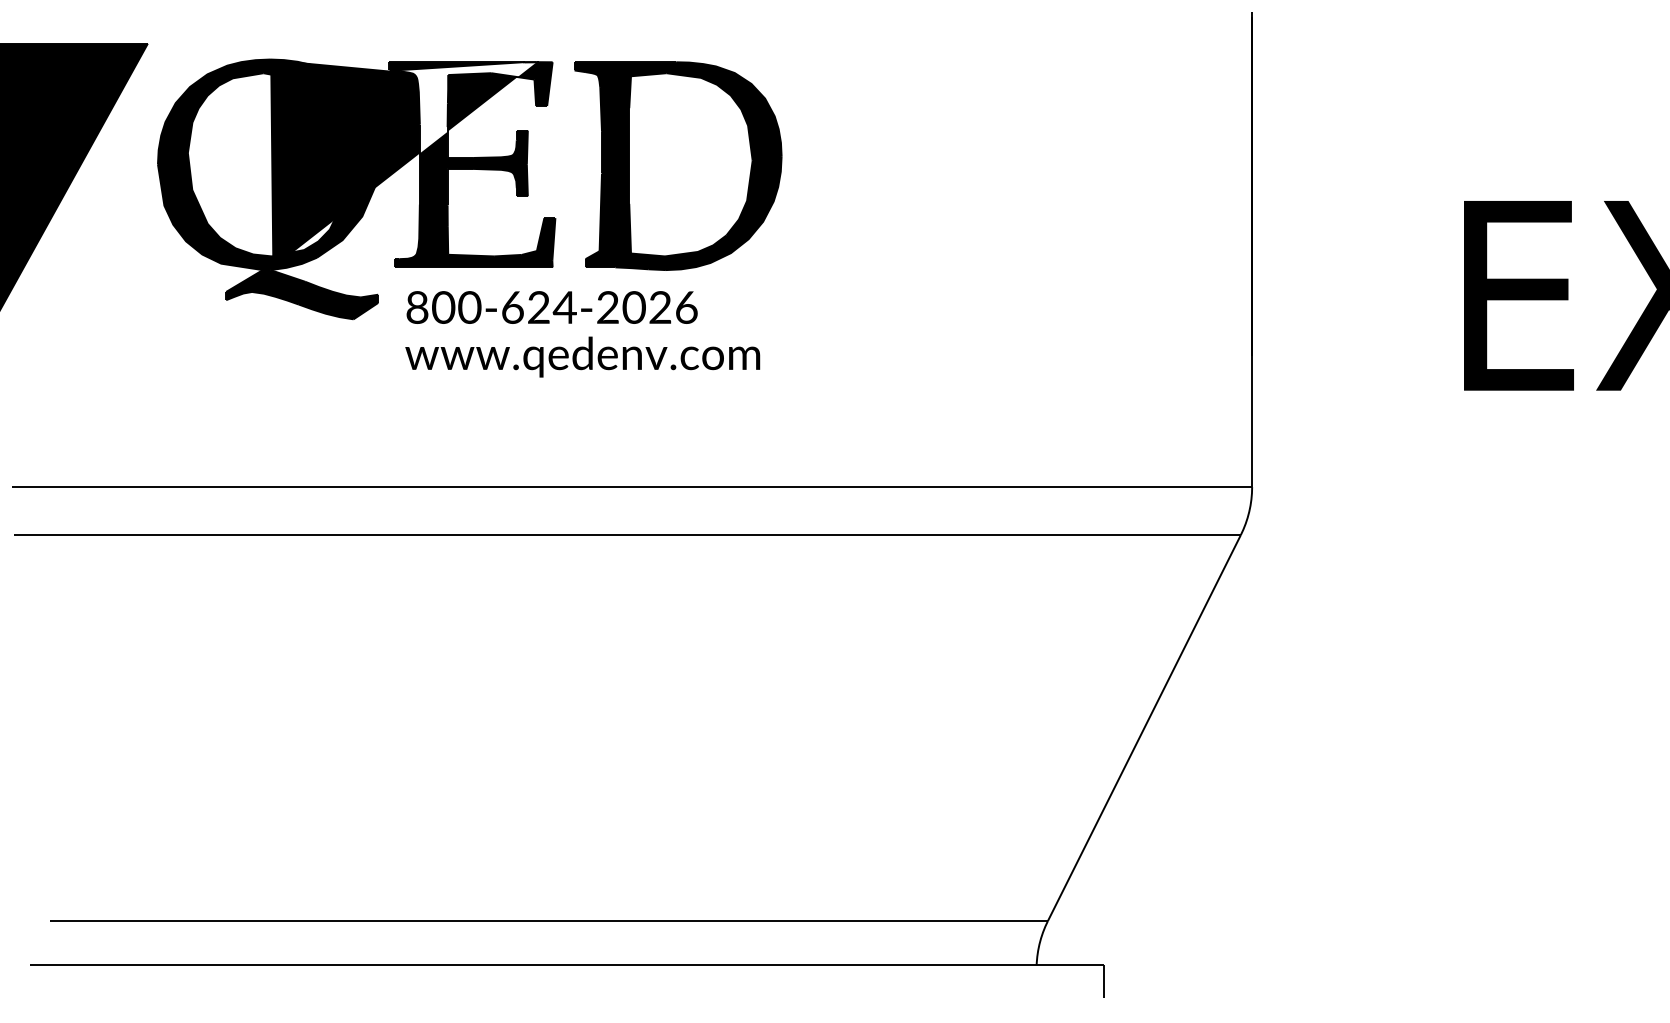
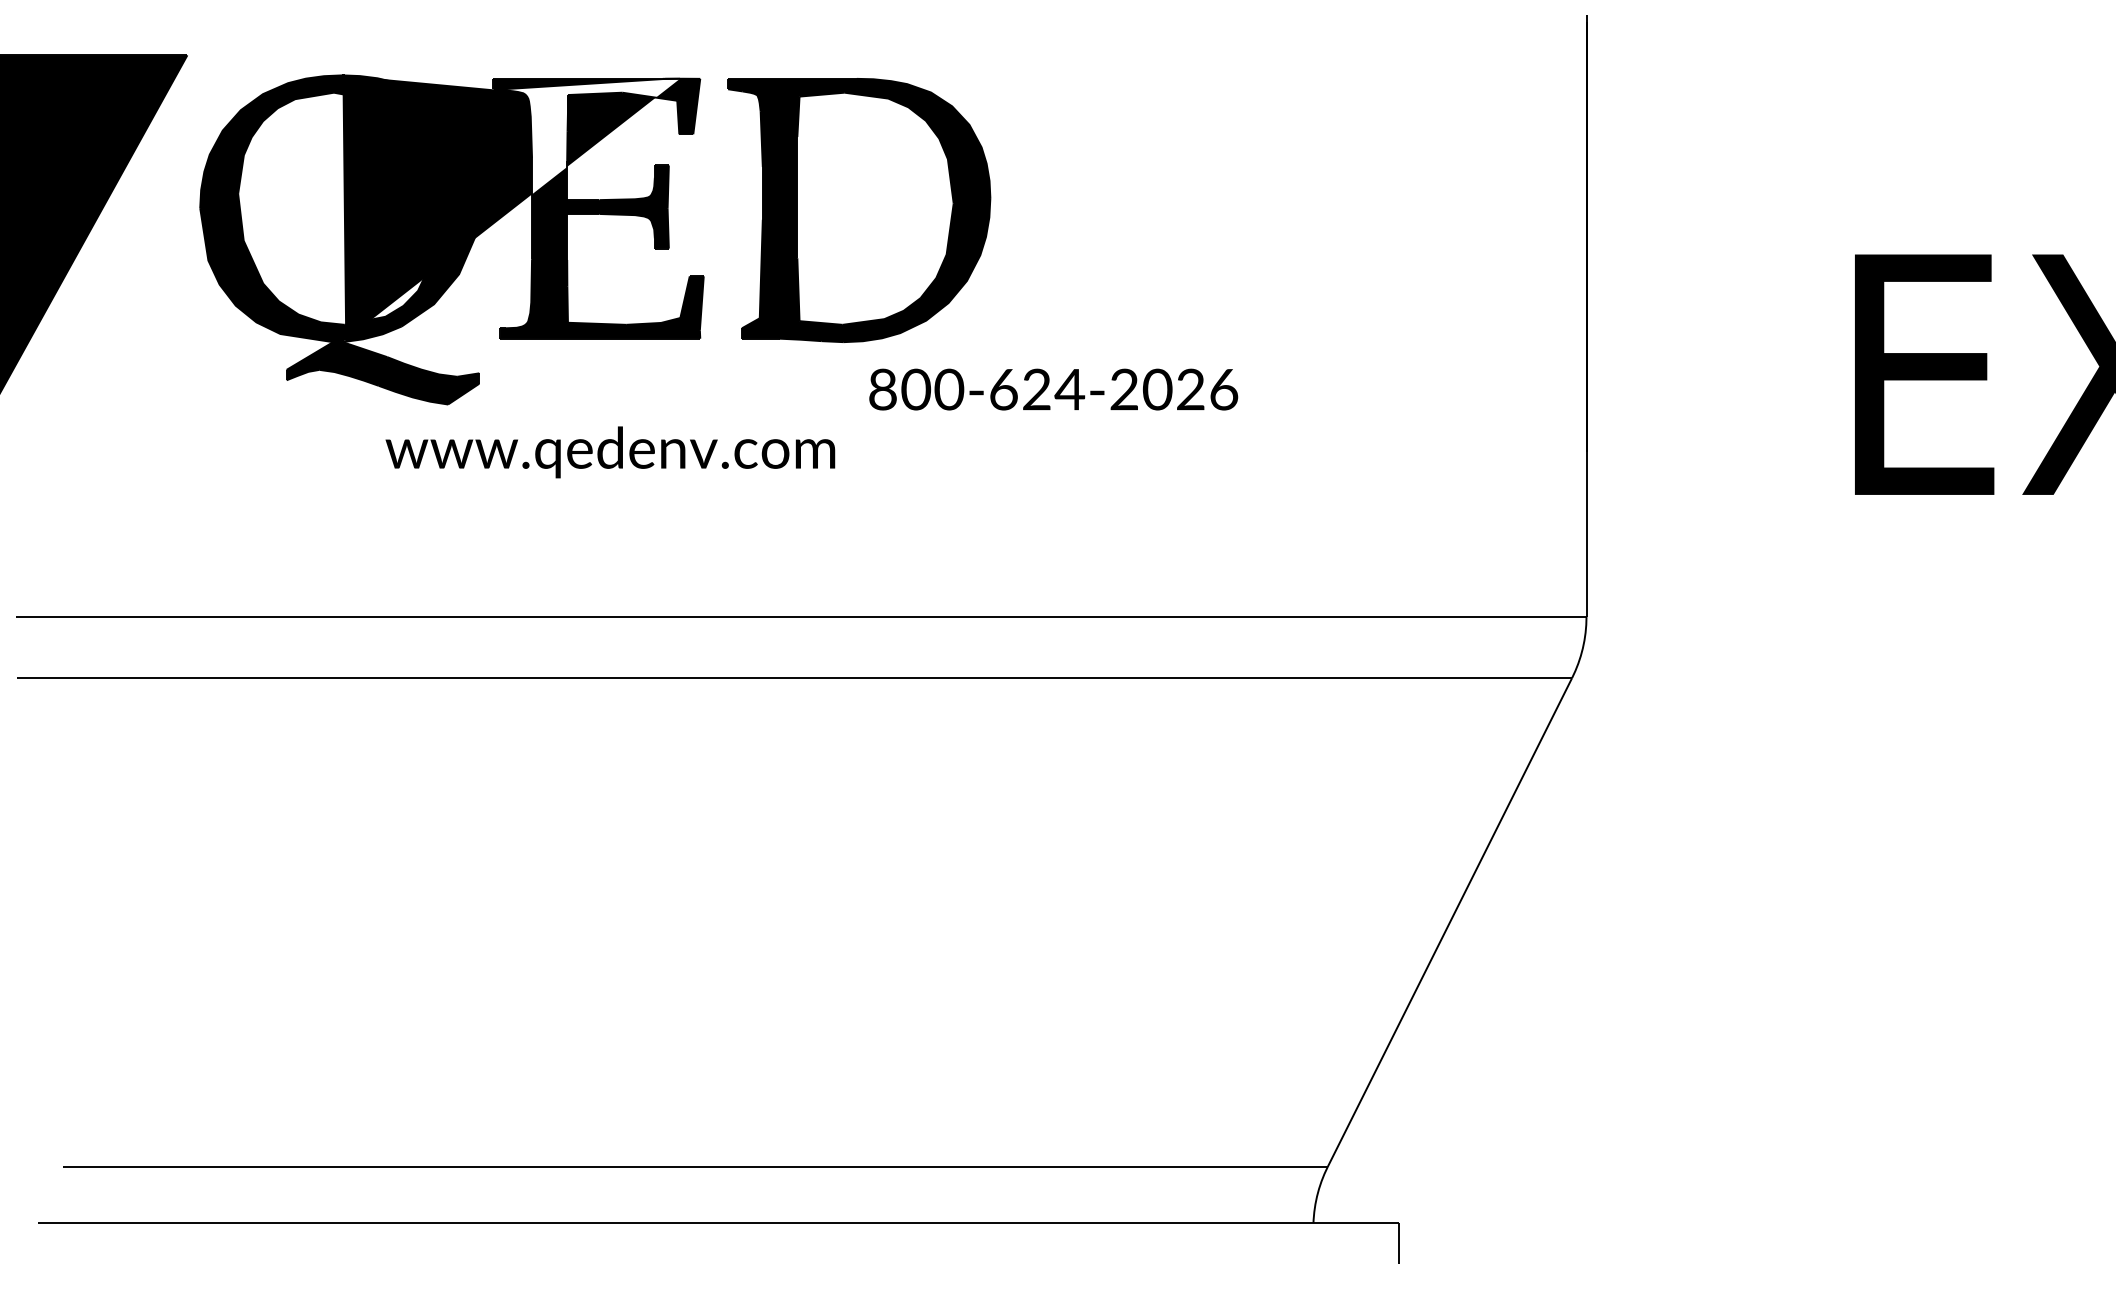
text: (552, 307) -> (1053, 389), moved
text: (582, 357) -> (610, 452), moved

